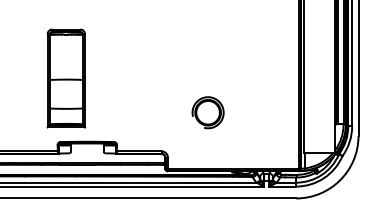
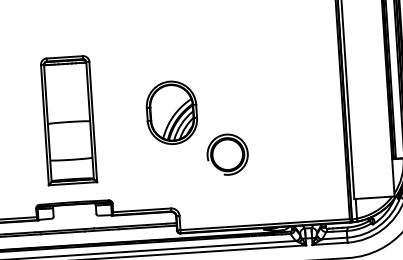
part: (167, 77) -> (172, 112), added
part: (66, 78) -> (69, 120), moved

